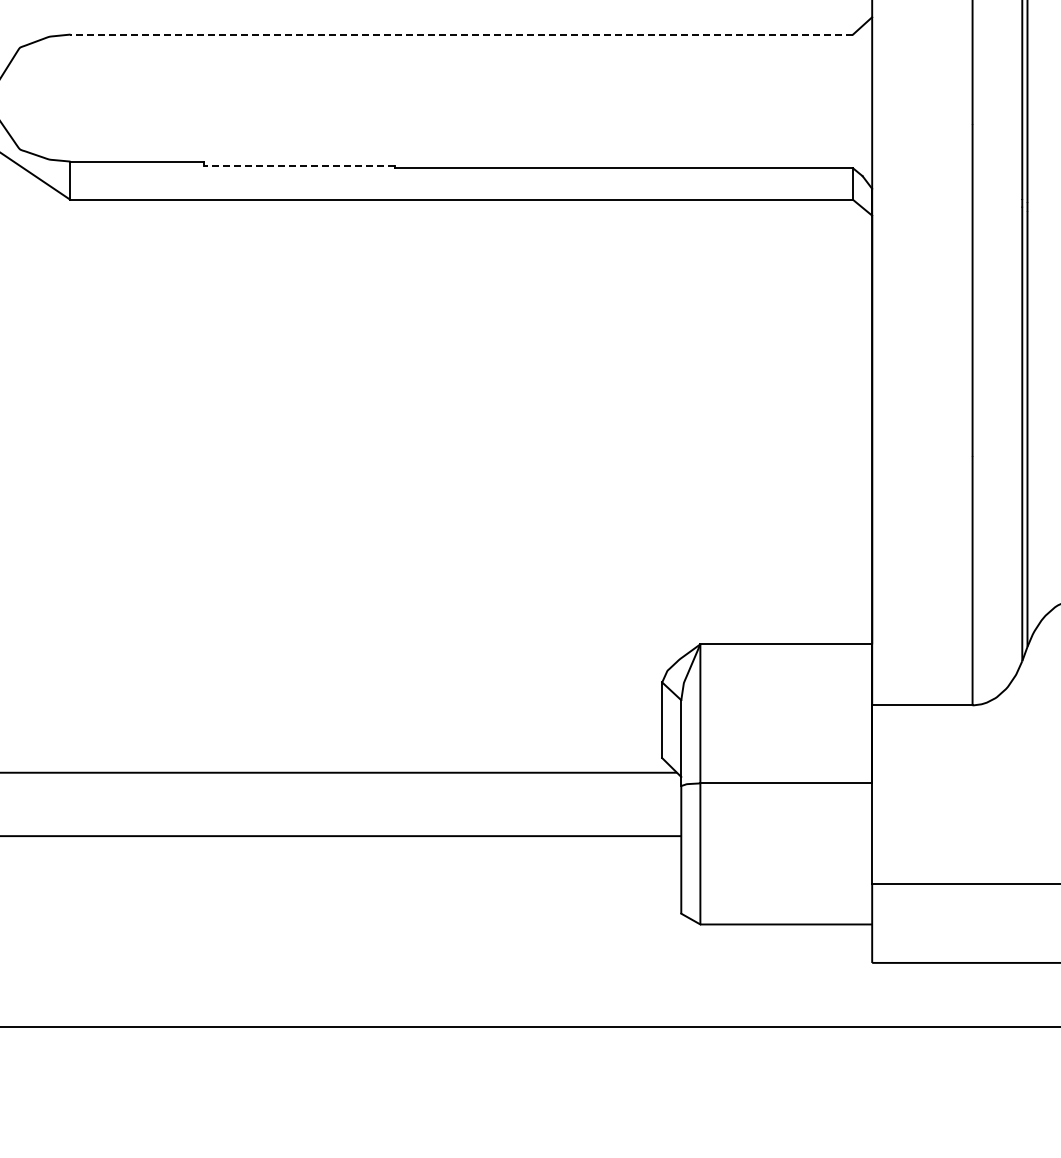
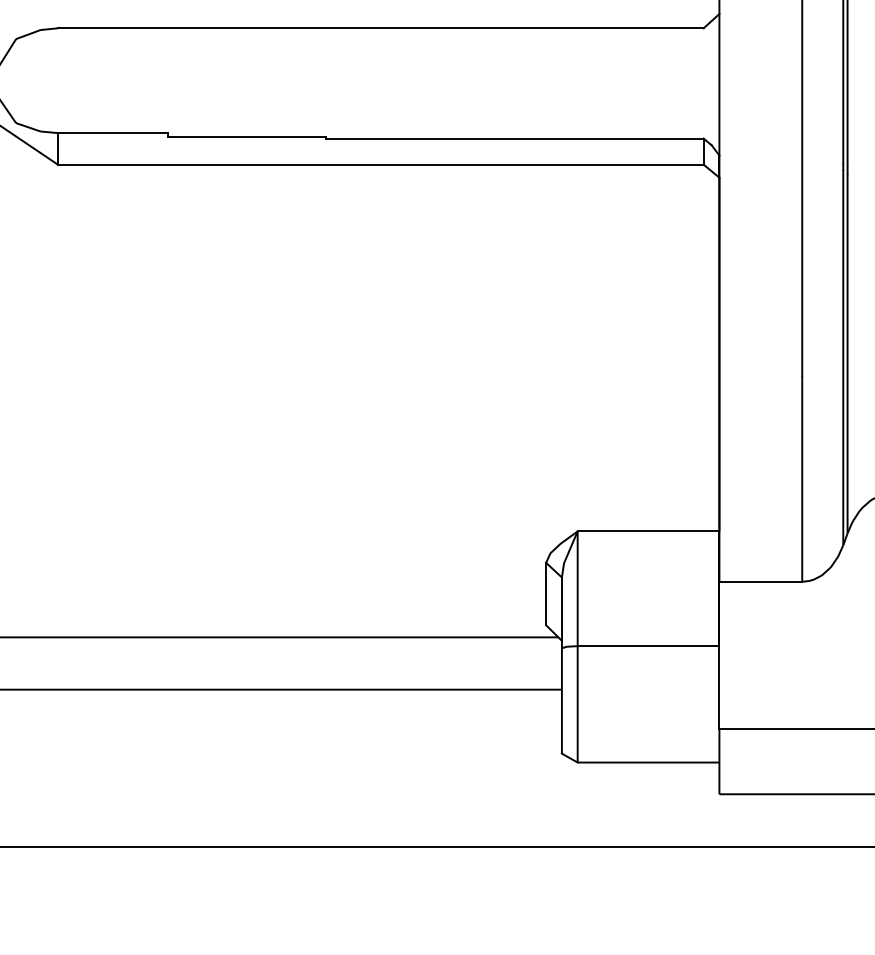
line: (461, 34) -> (380, 28), dashed -> solid
line: (299, 166) -> (246, 137), dashed -> solid

